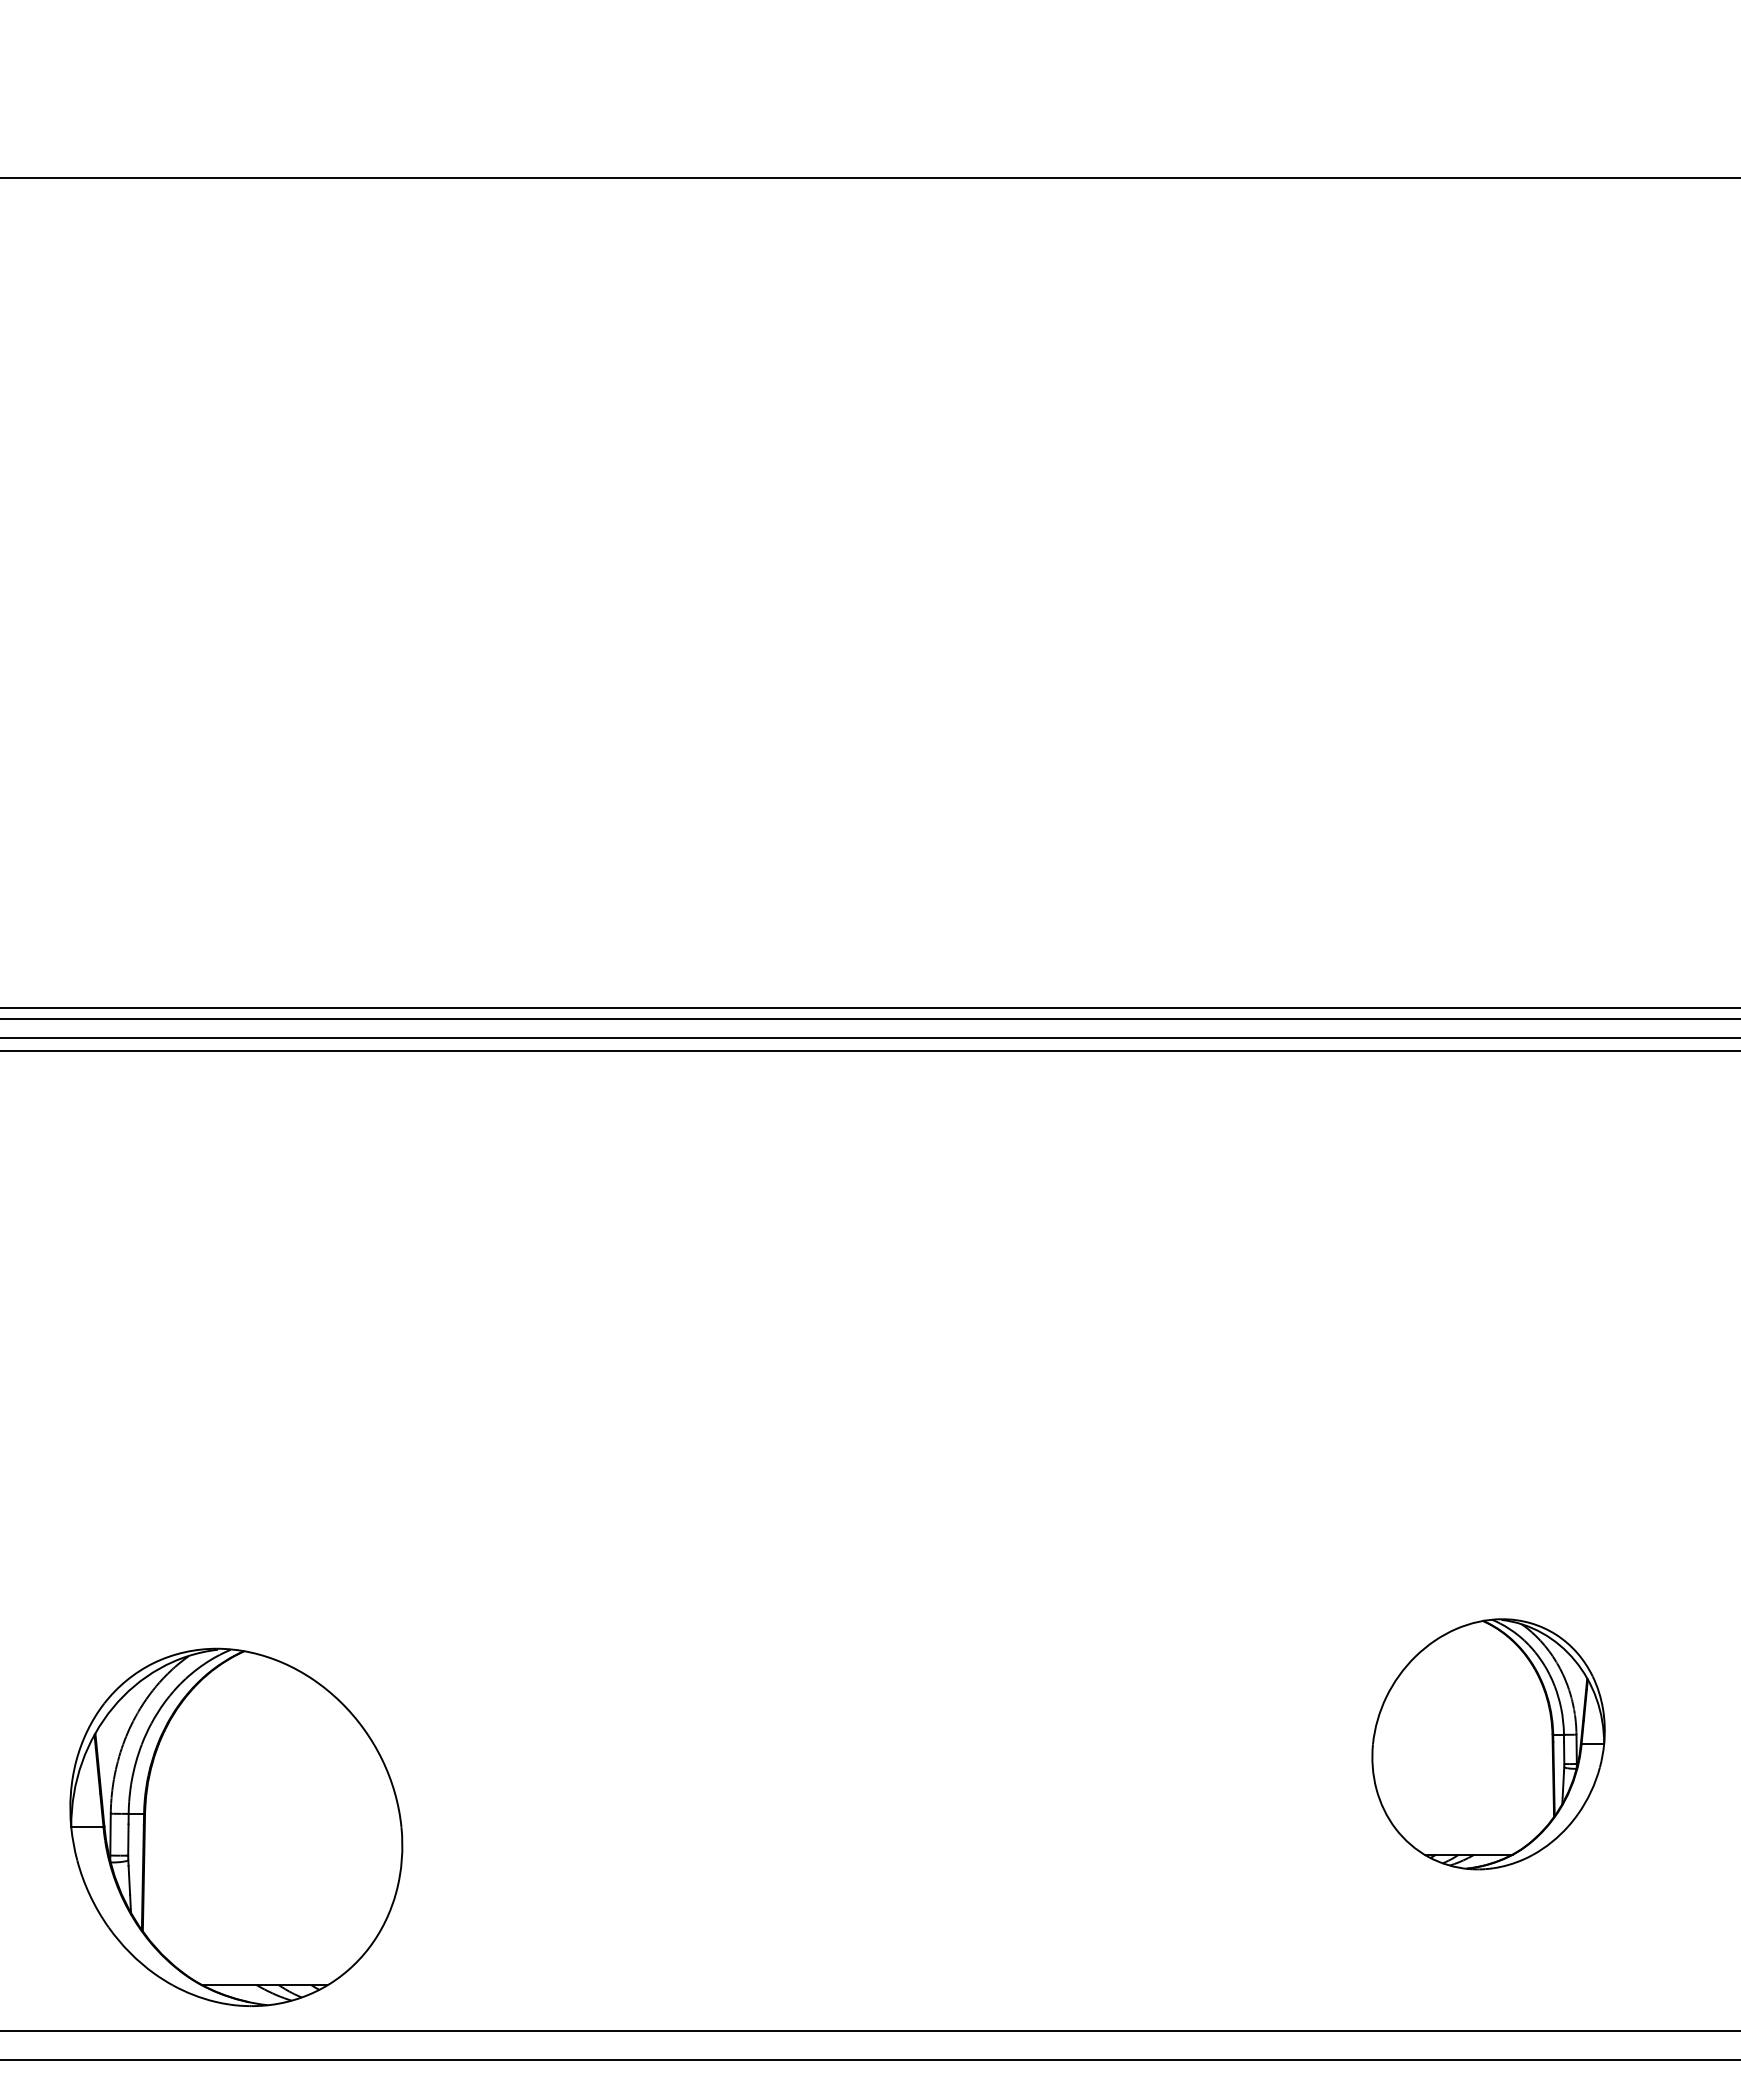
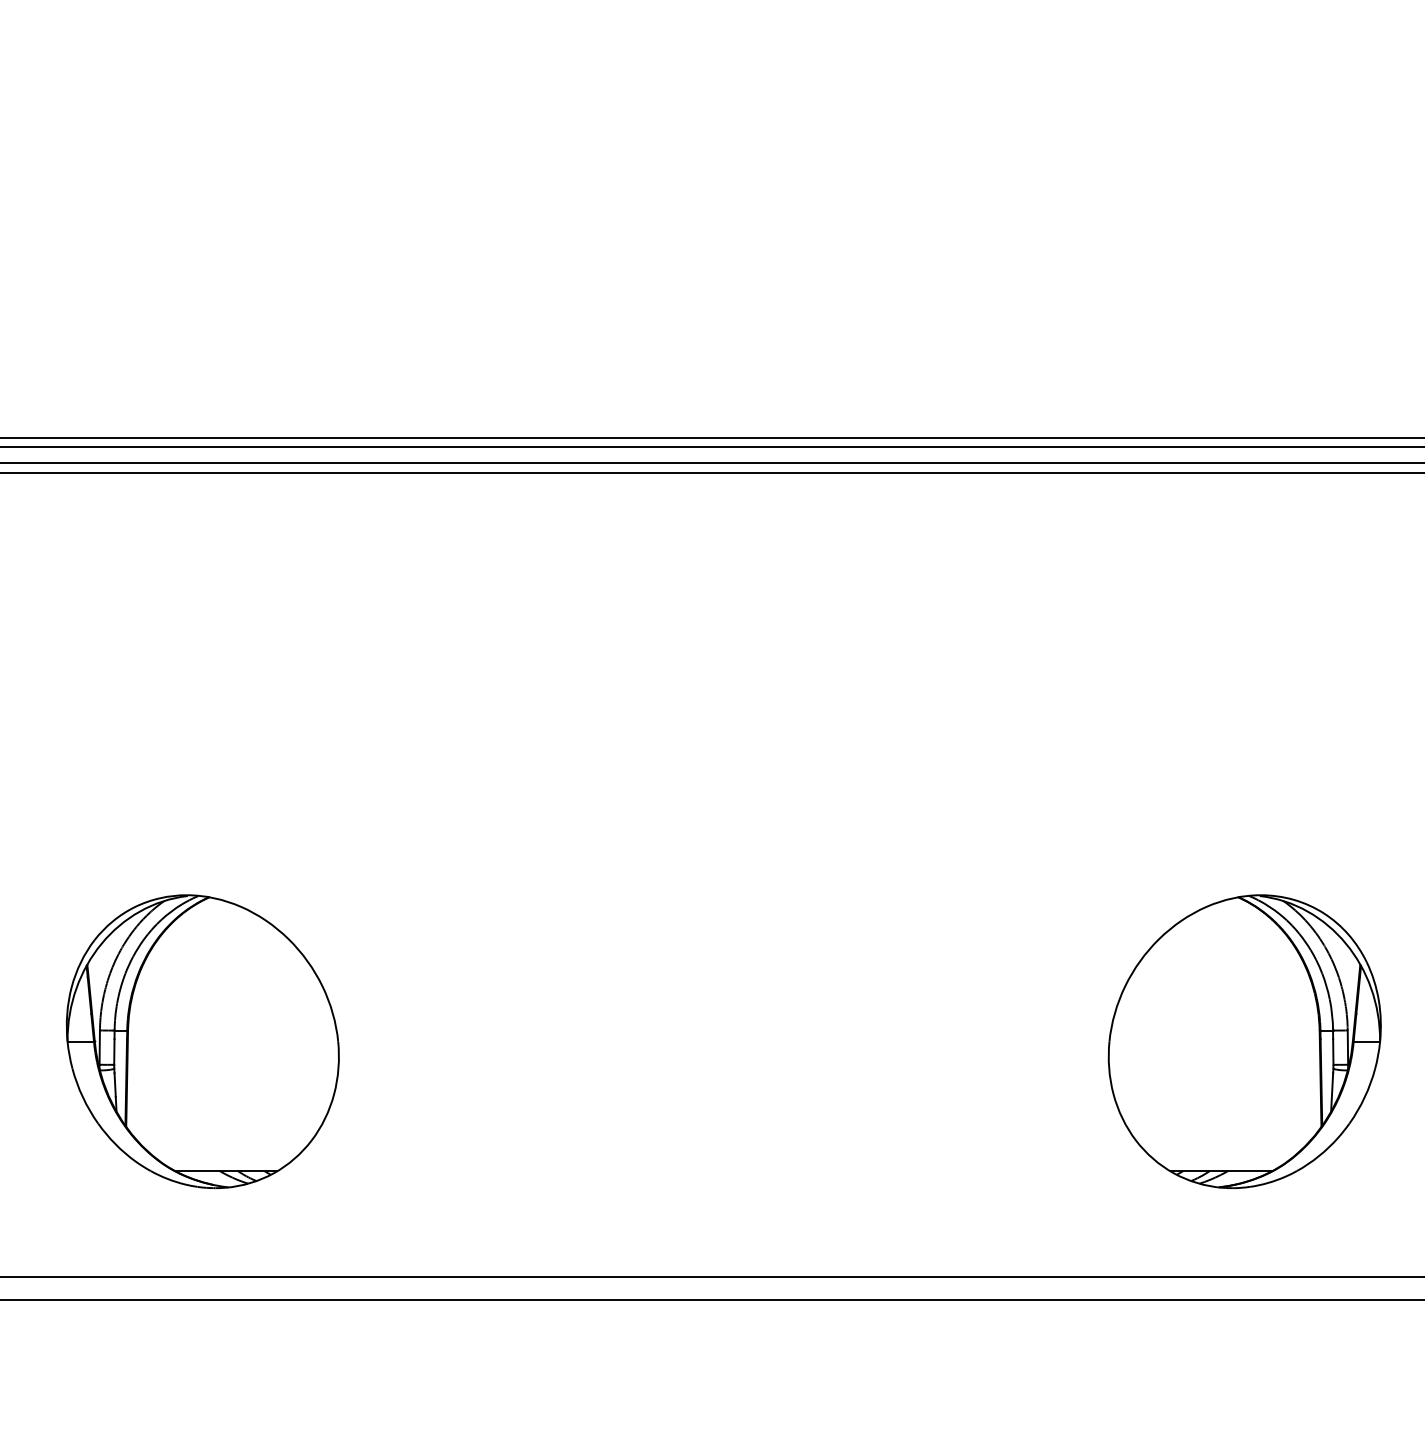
part: (1488, 1743) -> (1244, 1040), size x1.43
part: (236, 1826) -> (202, 1040), moved

